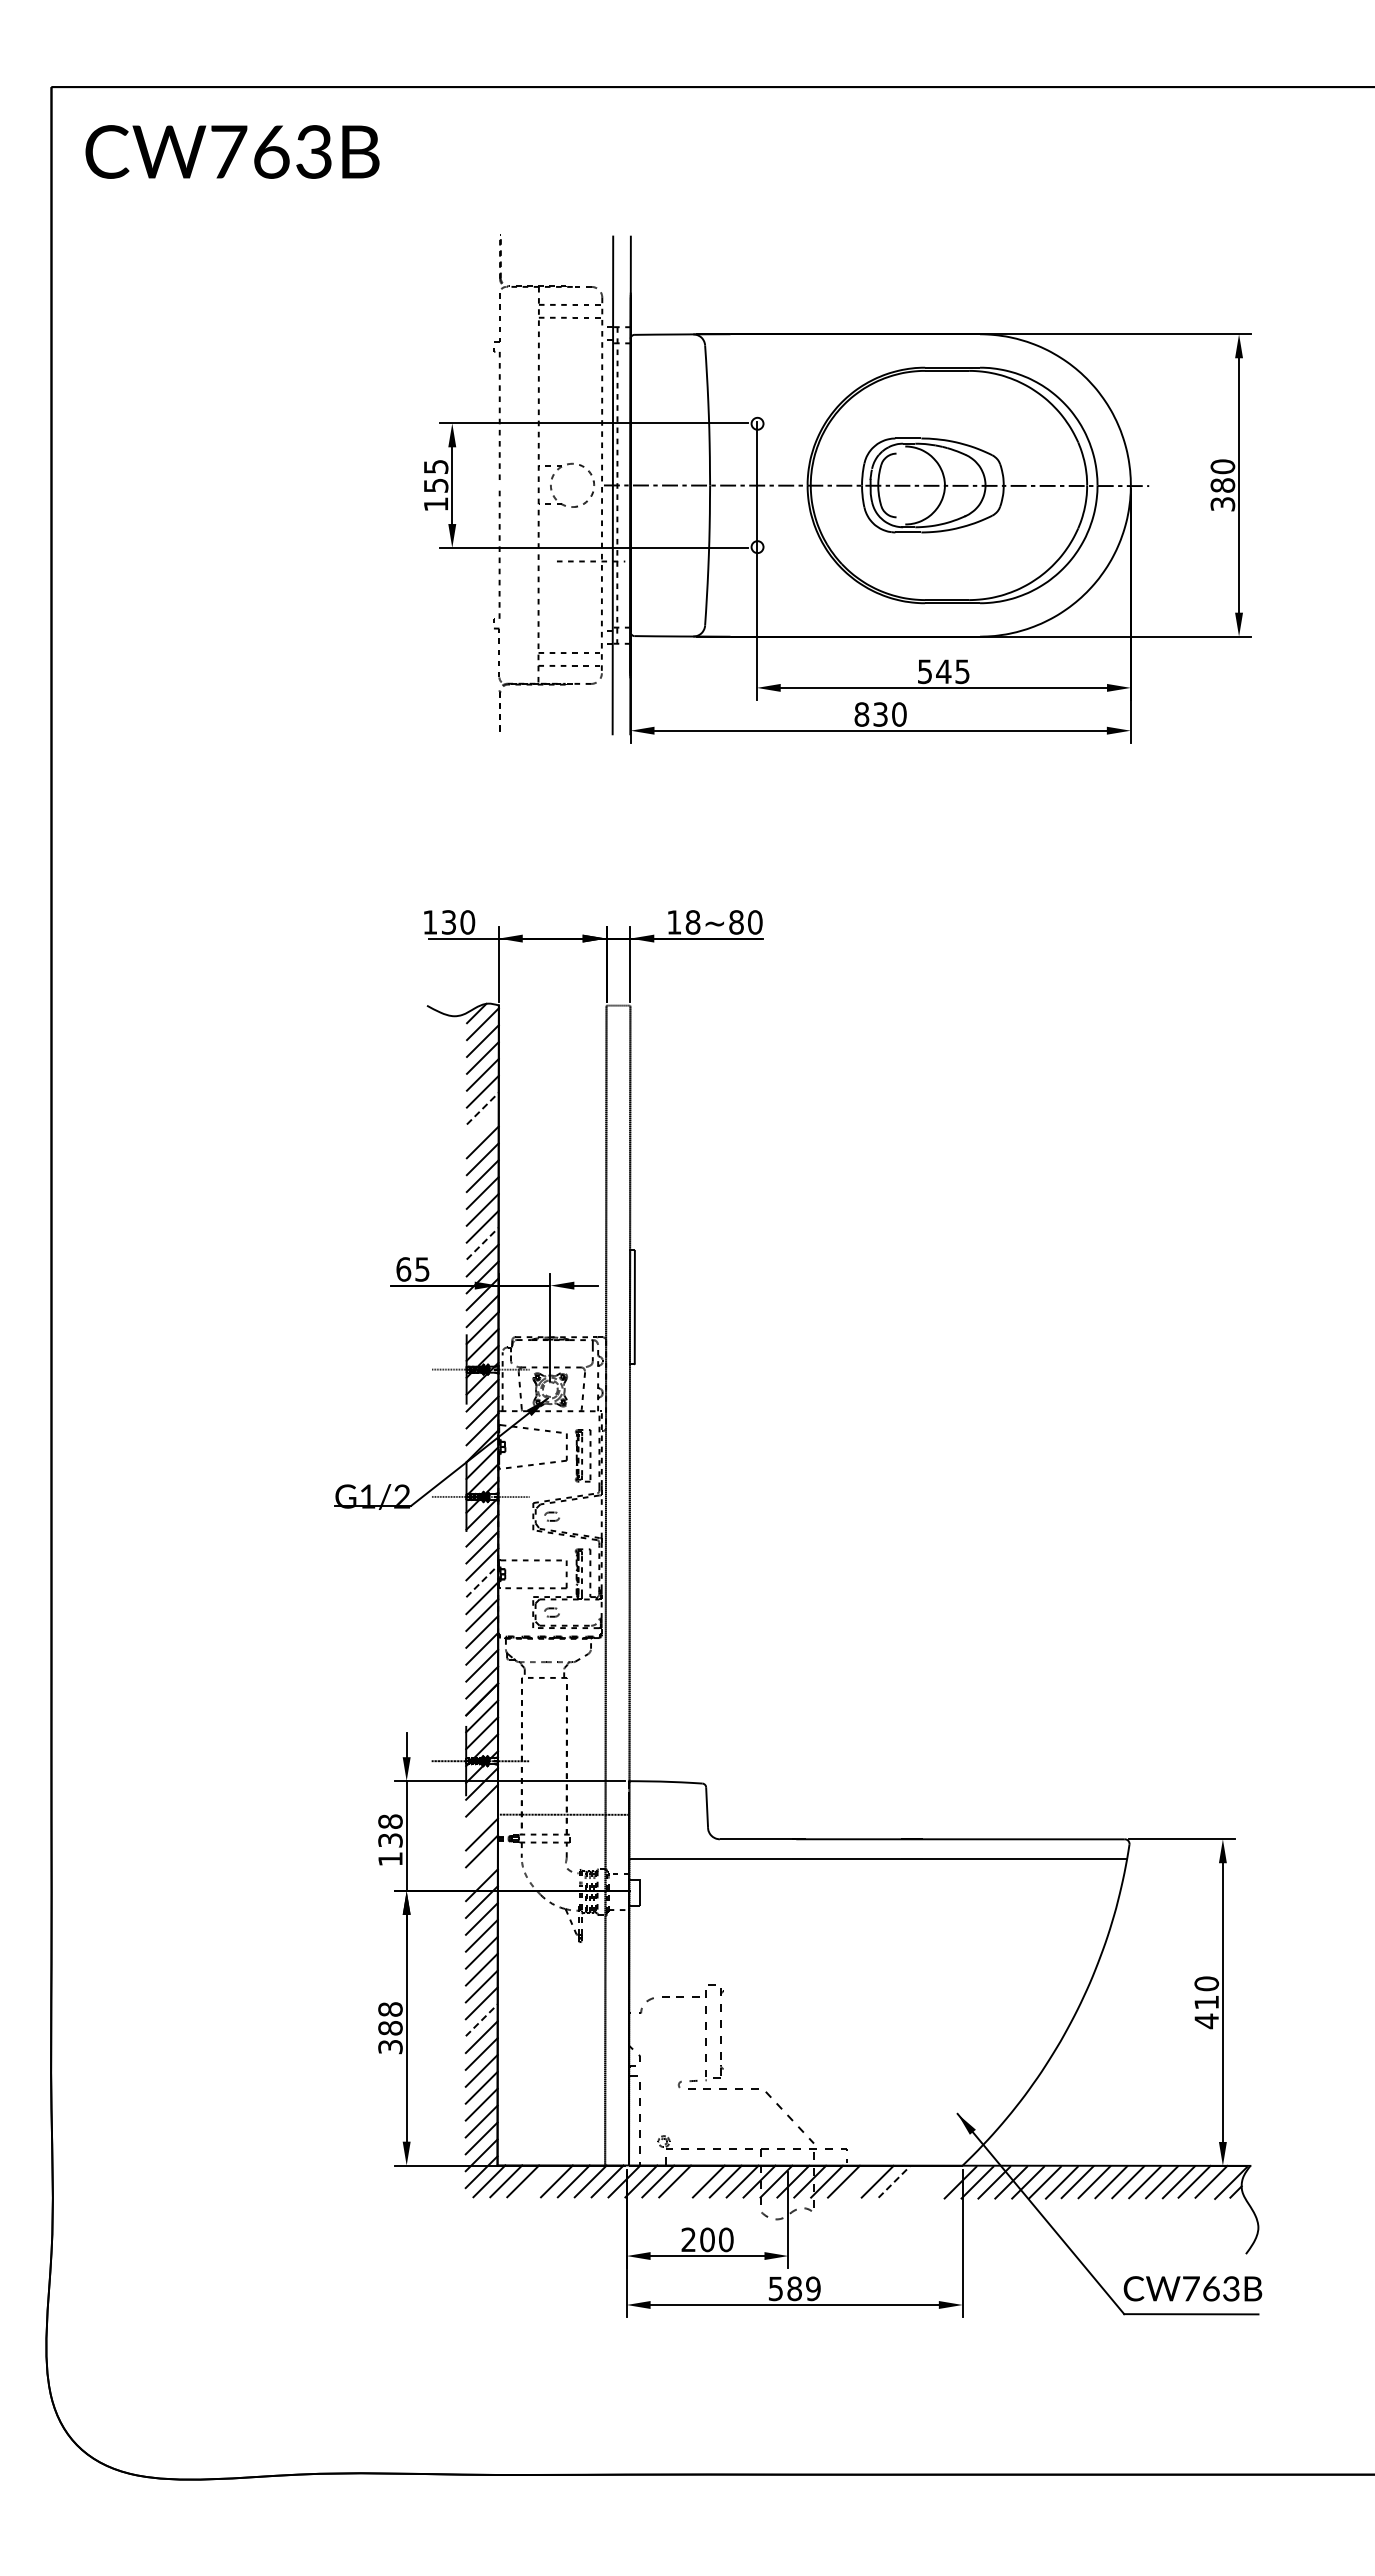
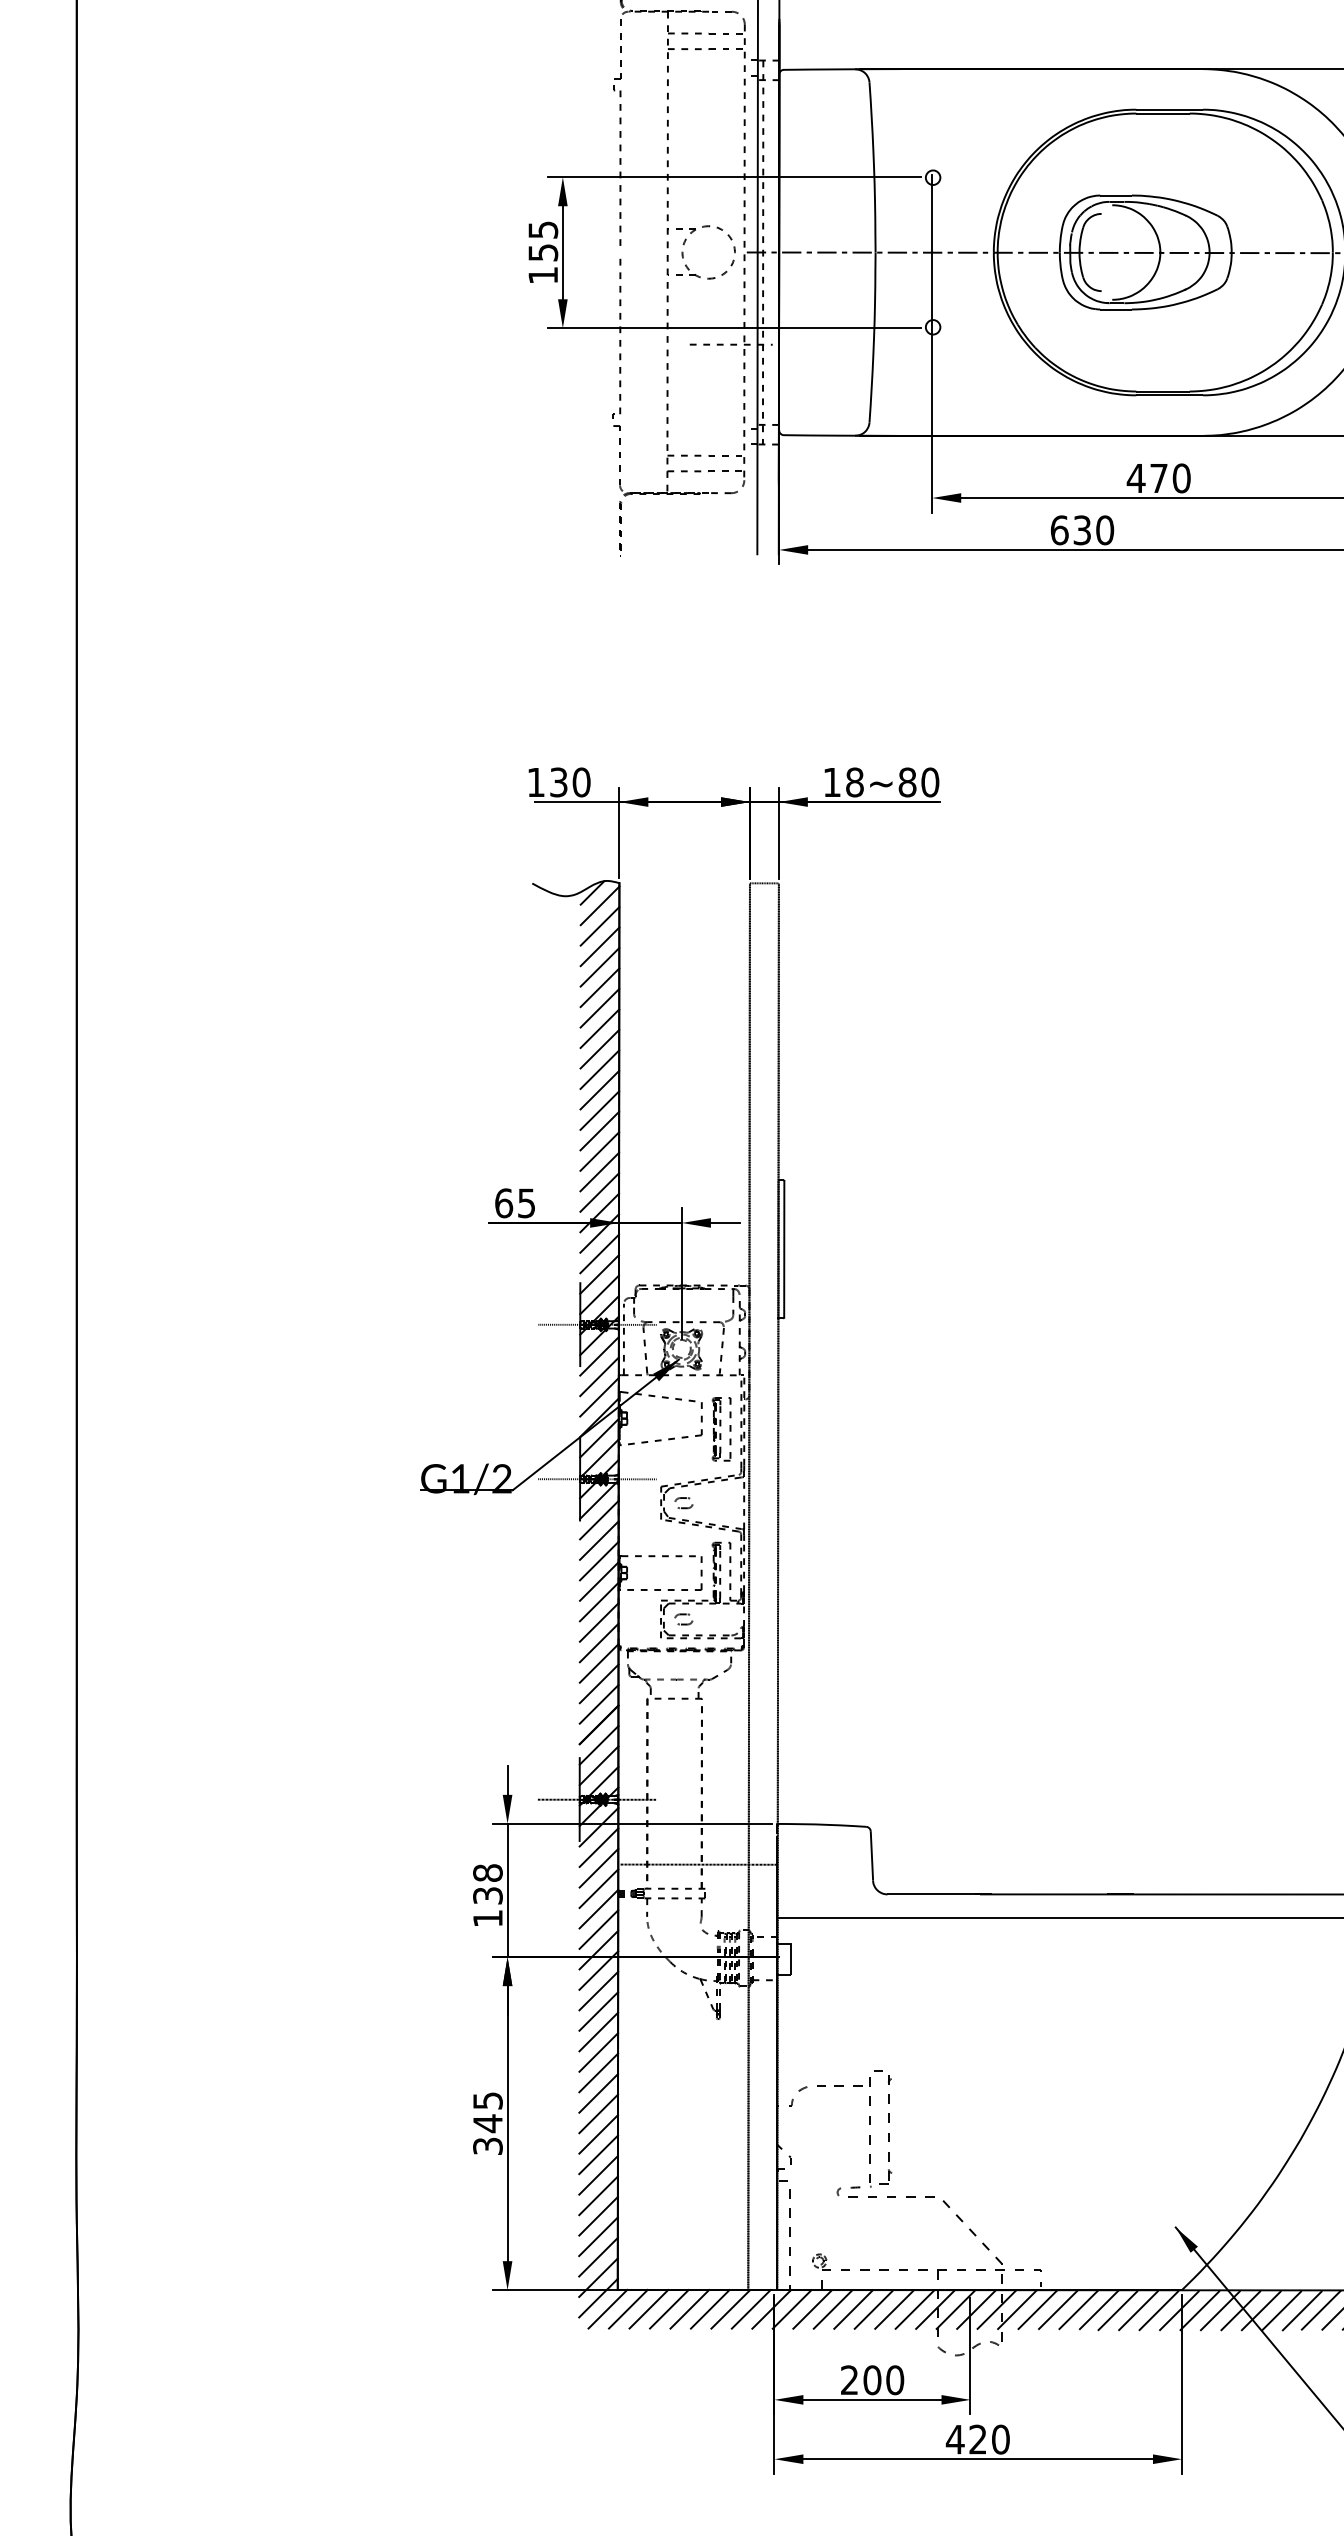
text: (943, 671) -> (1158, 478), 545 -> 470
text: (861, 714) -> (1059, 530), 830 -> 630
line: (482, 1108) -> (599, 1008), dashed -> solid
line: (482, 1125) -> (599, 1028), added
line: (482, 1243) -> (599, 1171), dashed -> solid
line: (482, 1581) -> (599, 1581), dashed -> solid
line: (481, 1817) -> (598, 1867), added
line: (481, 1868) -> (598, 1929), added
text: (390, 2019) -> (487, 2112), 388 -> 345
line: (482, 2019) -> (599, 2112), dashed -> solid
line: (539, 2181) -> (668, 2309), added
line: (691, 2181) -> (852, 2309), added
line: (860, 2181) -> (1057, 2309), added
line: (894, 2181) -> (1099, 2309), dashed -> solid
line: (909, 2182) -> (1117, 2310), added
line: (926, 2182) -> (1138, 2310), added
line: (943, 2182) -> (1158, 2310), added
text: (794, 2288) -> (977, 2439), 589 -> 420

